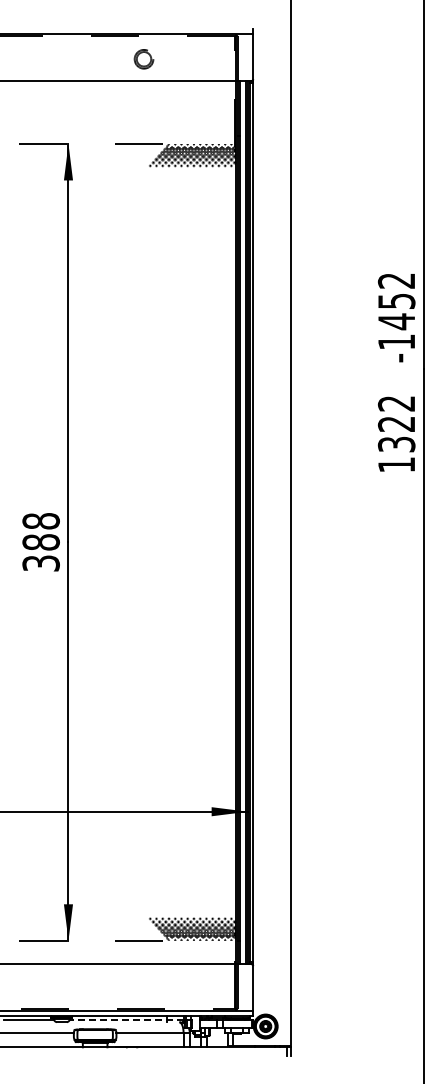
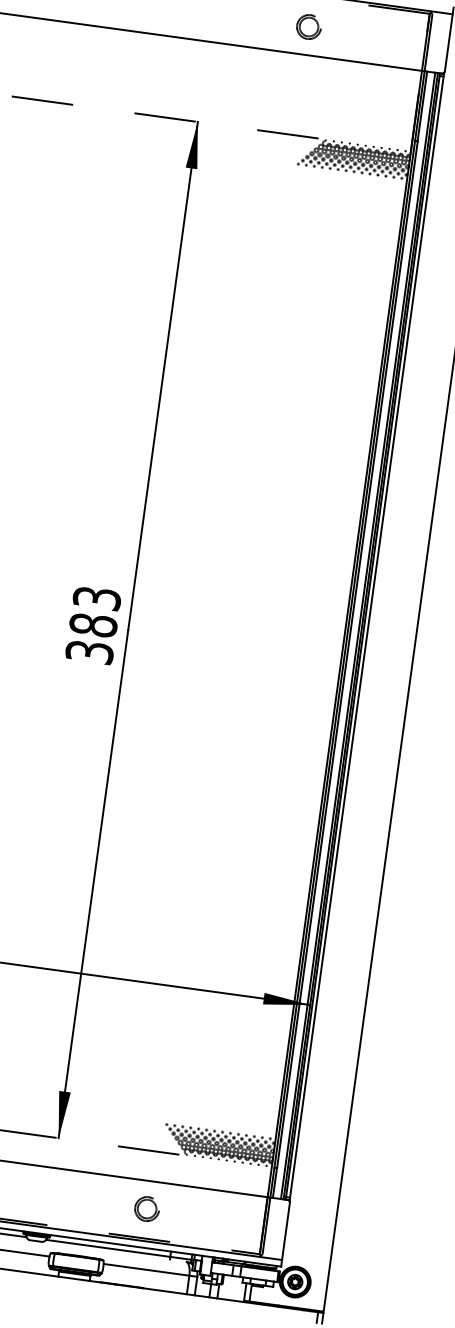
text: (40, 521) -> (96, 598), 388 -> 383
part: (143, 985) -> (146, 1208), added
line: (126, 1020) -> (118, 1250), dashed -> solid

